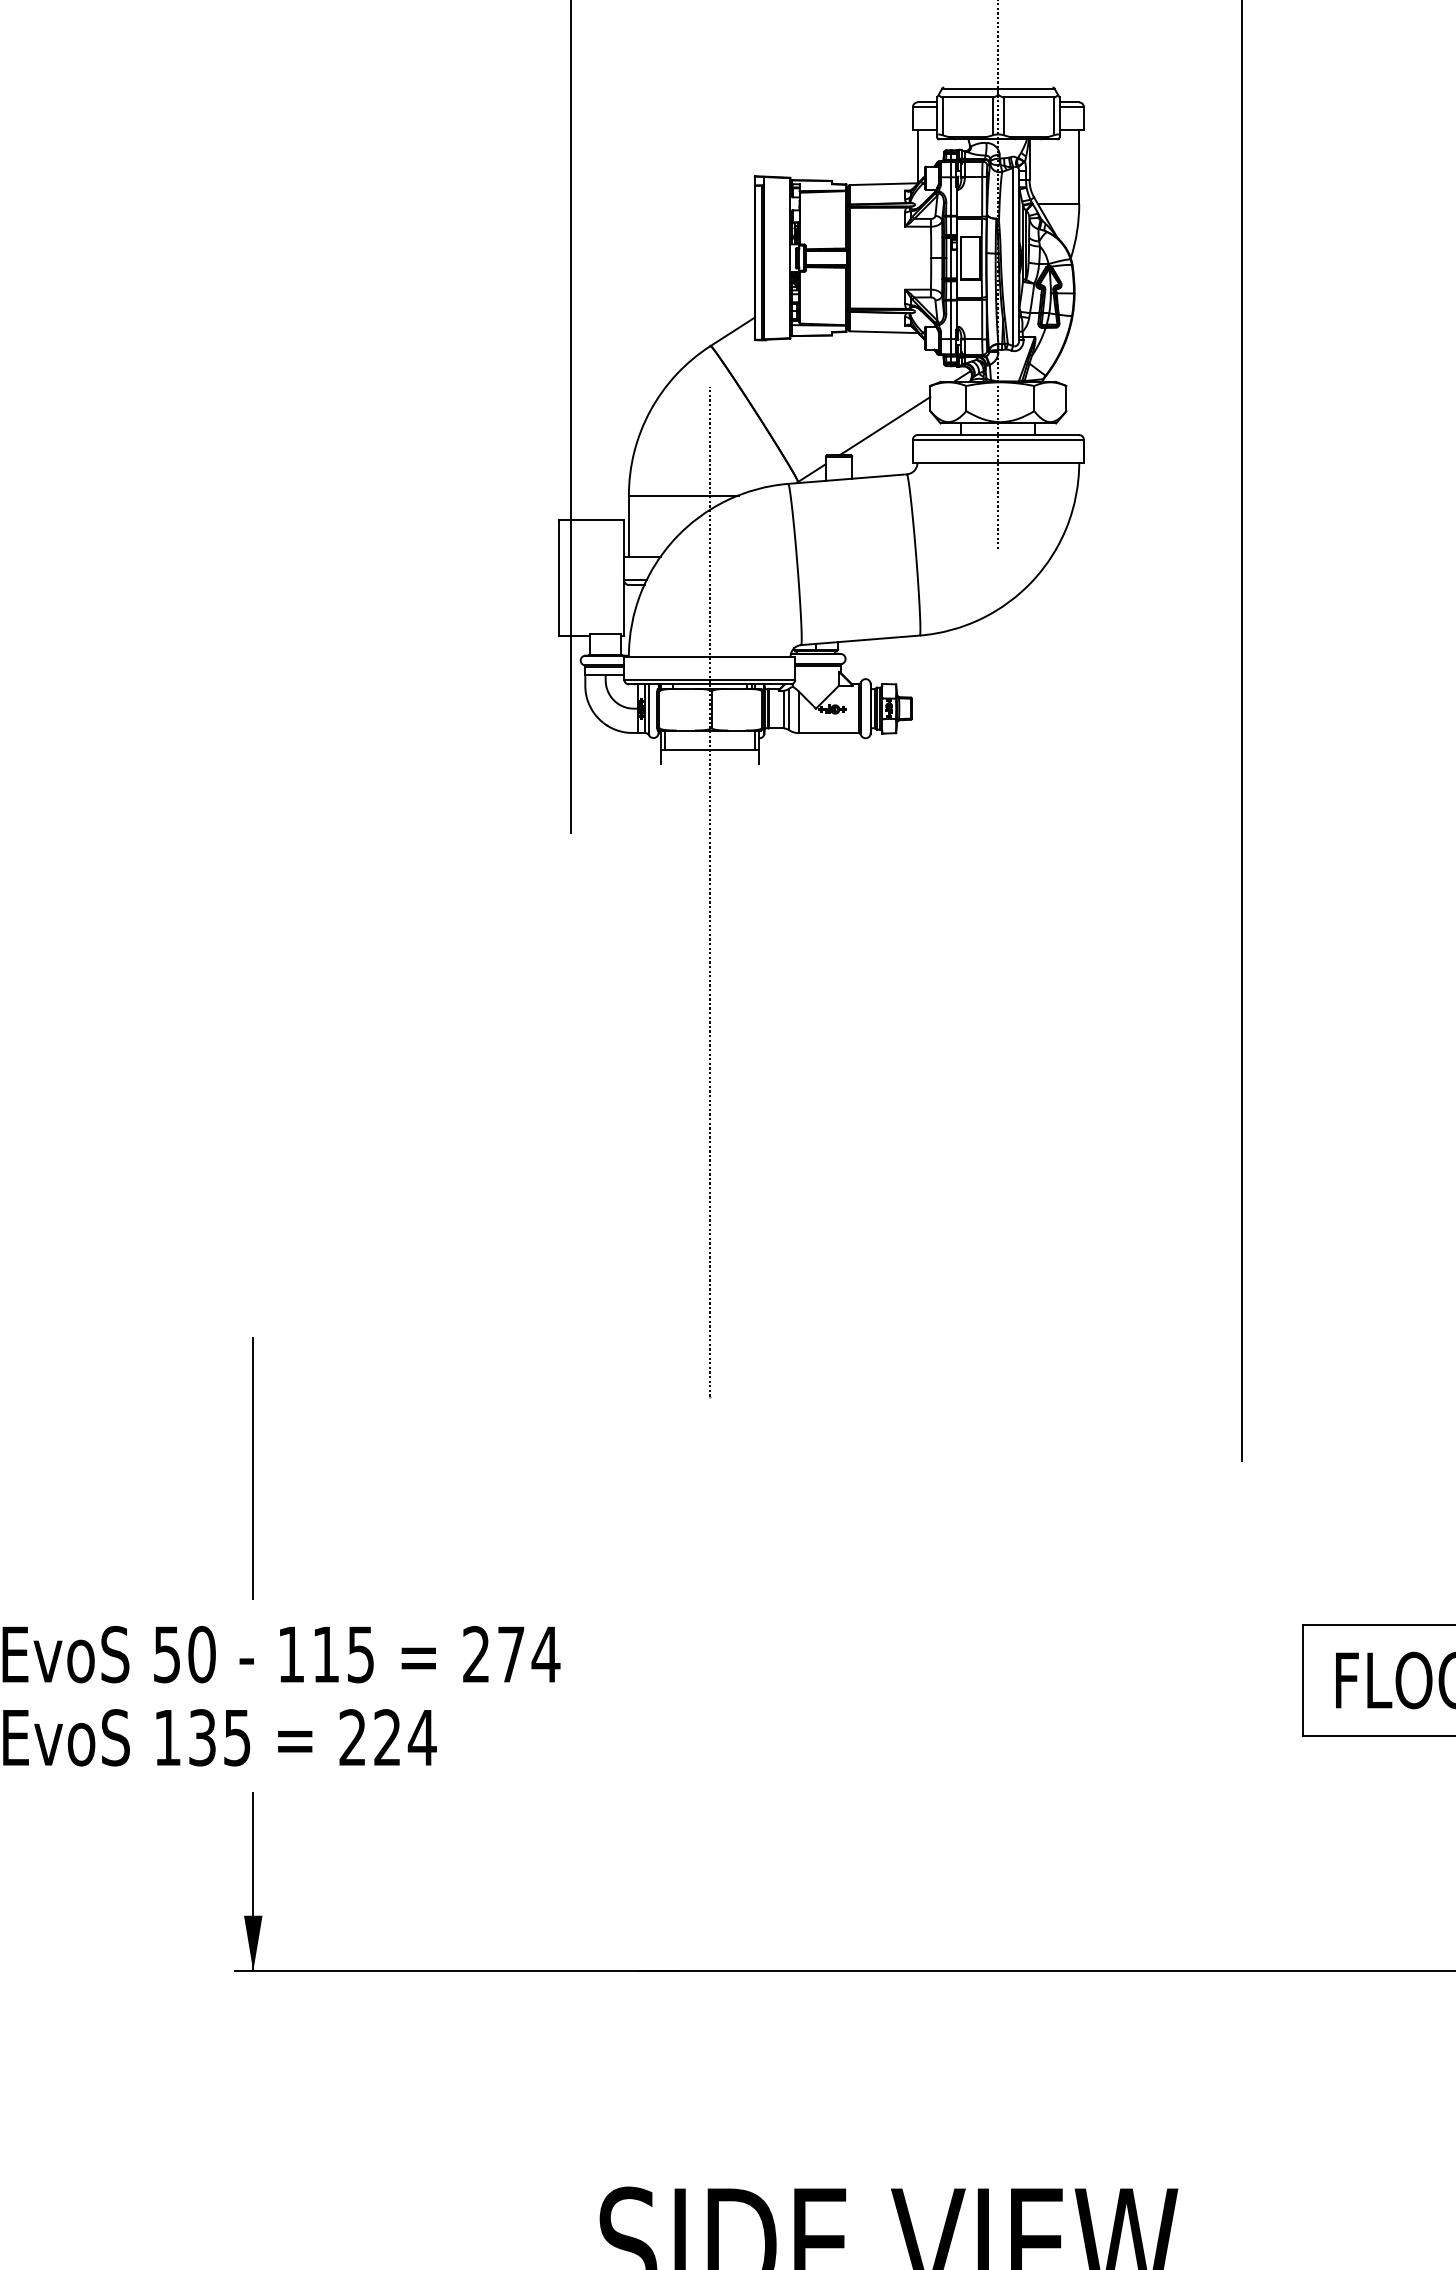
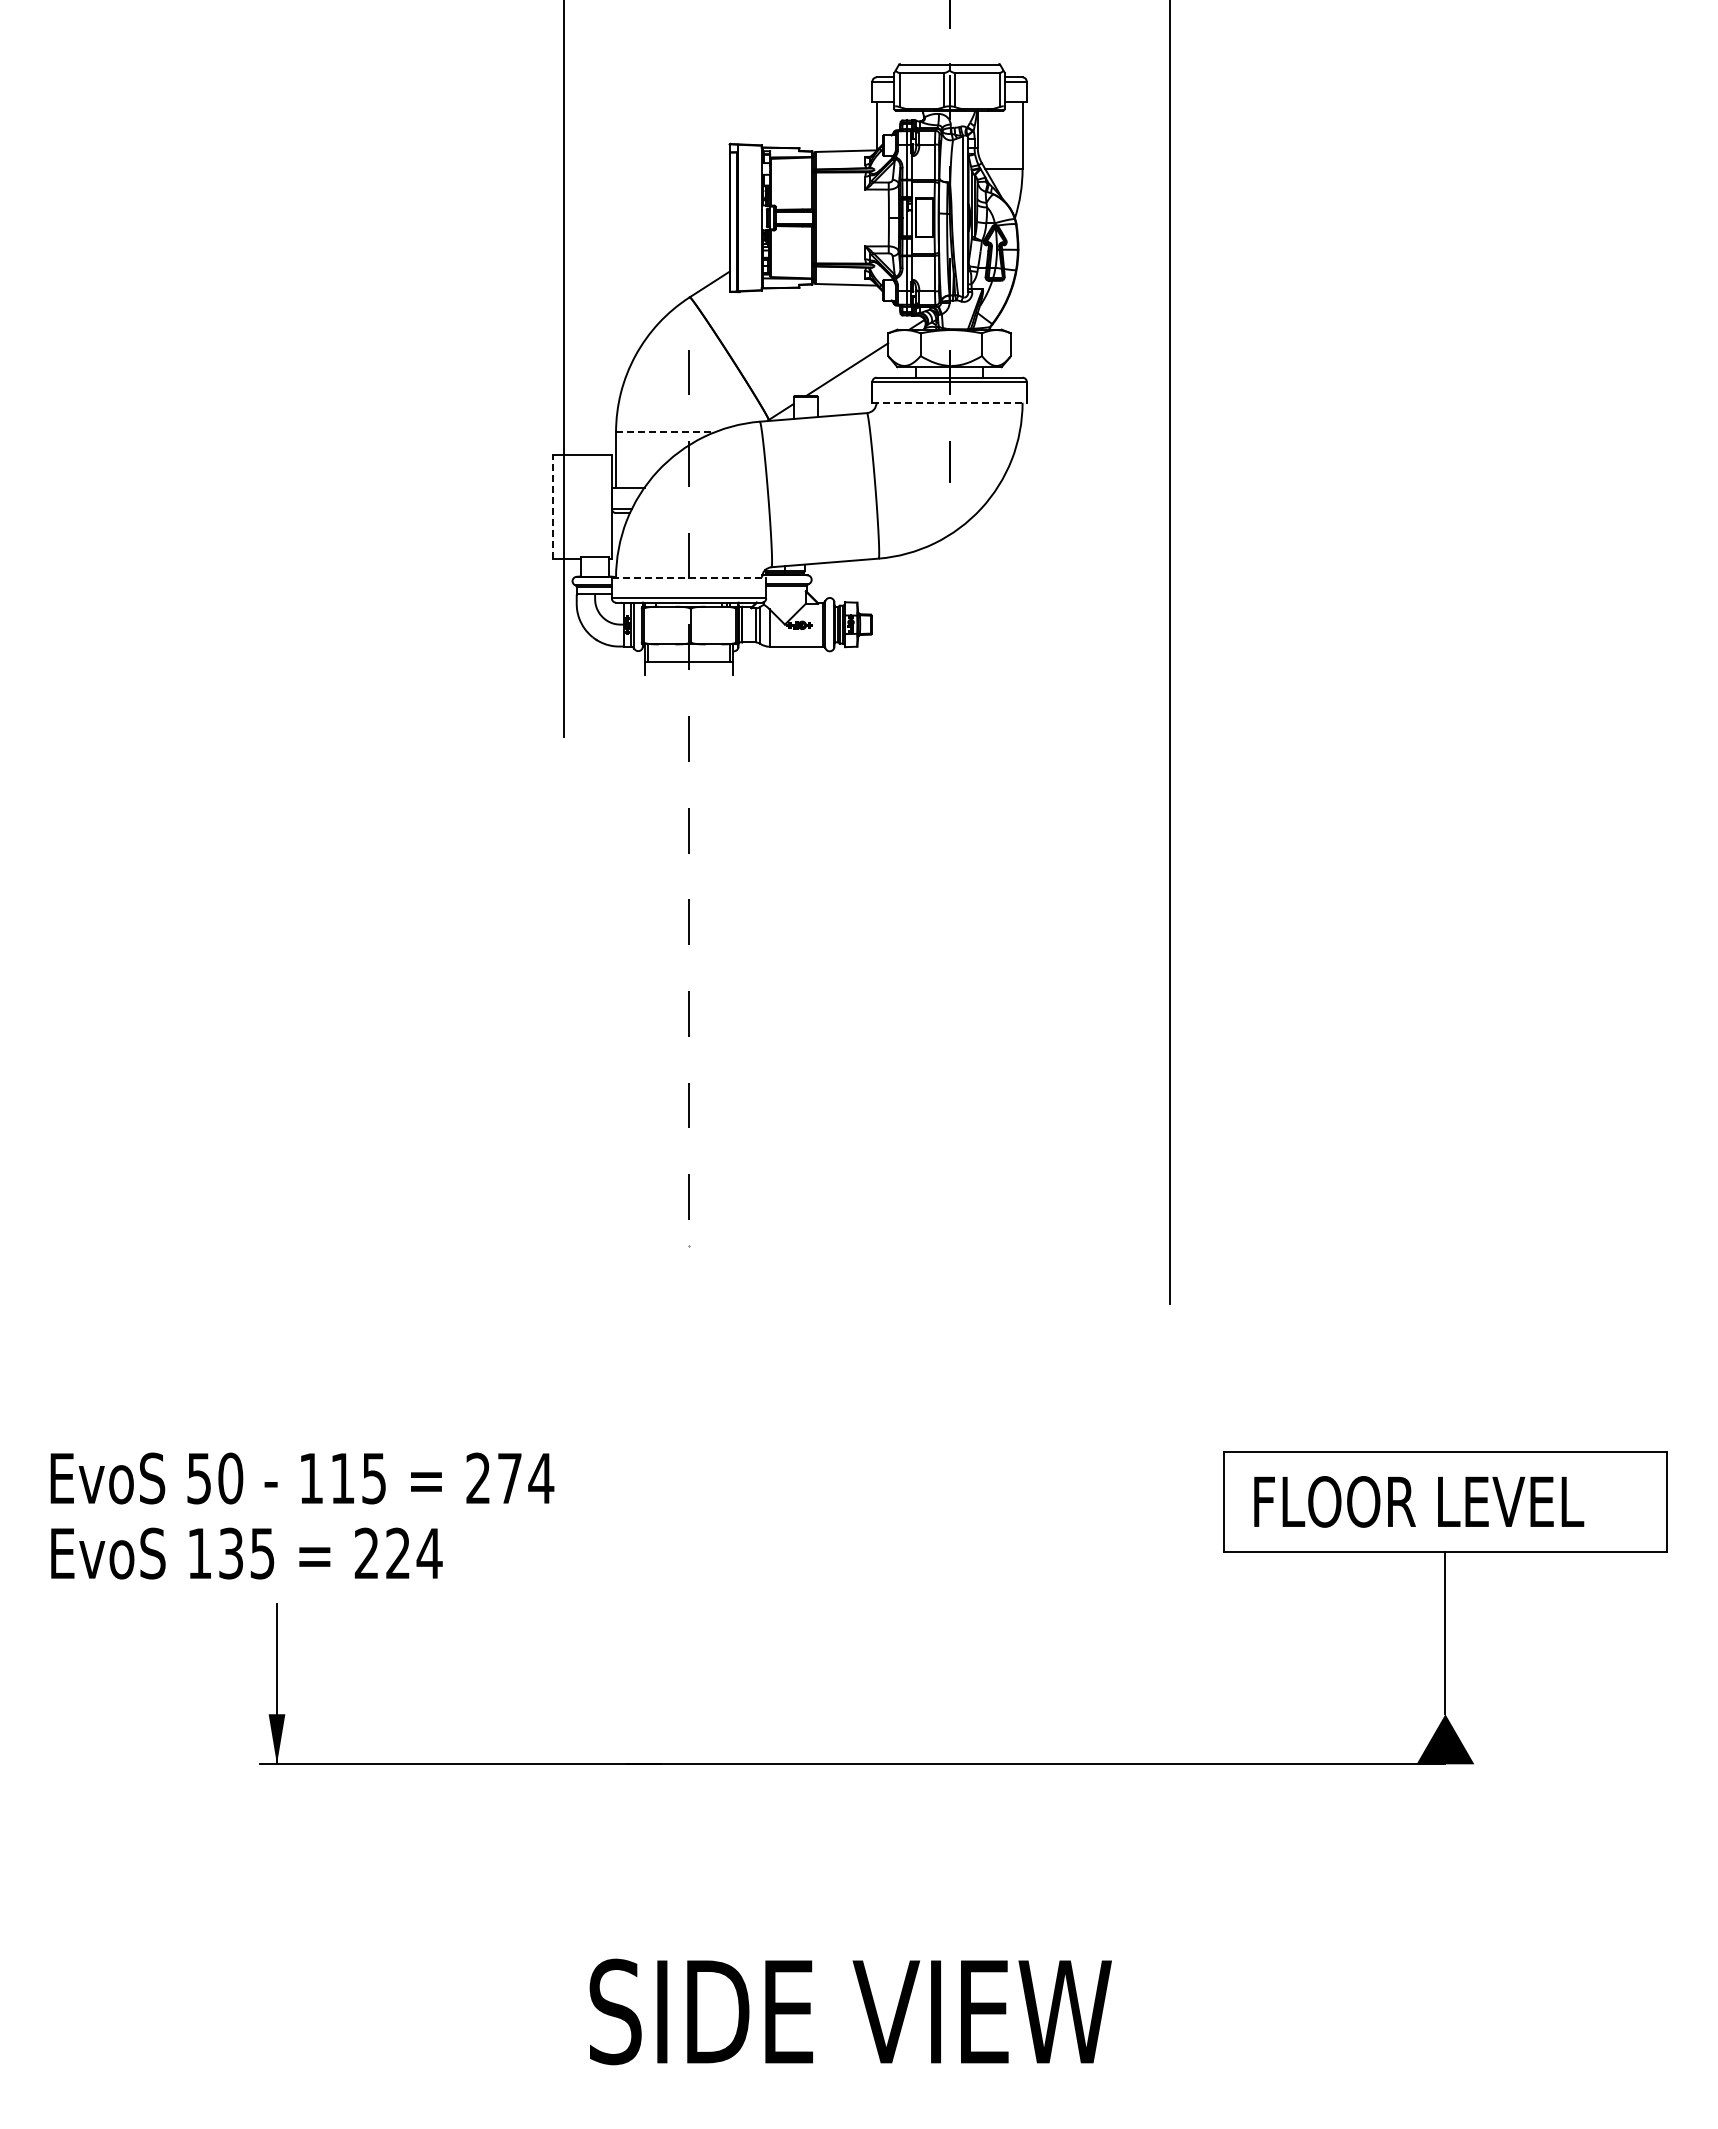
line: (999, 462) -> (950, 402), solid -> dashed
line: (684, 495) -> (666, 432), solid -> dashed
line: (559, 577) -> (553, 506), solid -> dashed
line: (710, 656) -> (689, 577), solid -> dashed
line: (252, 1468) -> (276, 1310), removed

